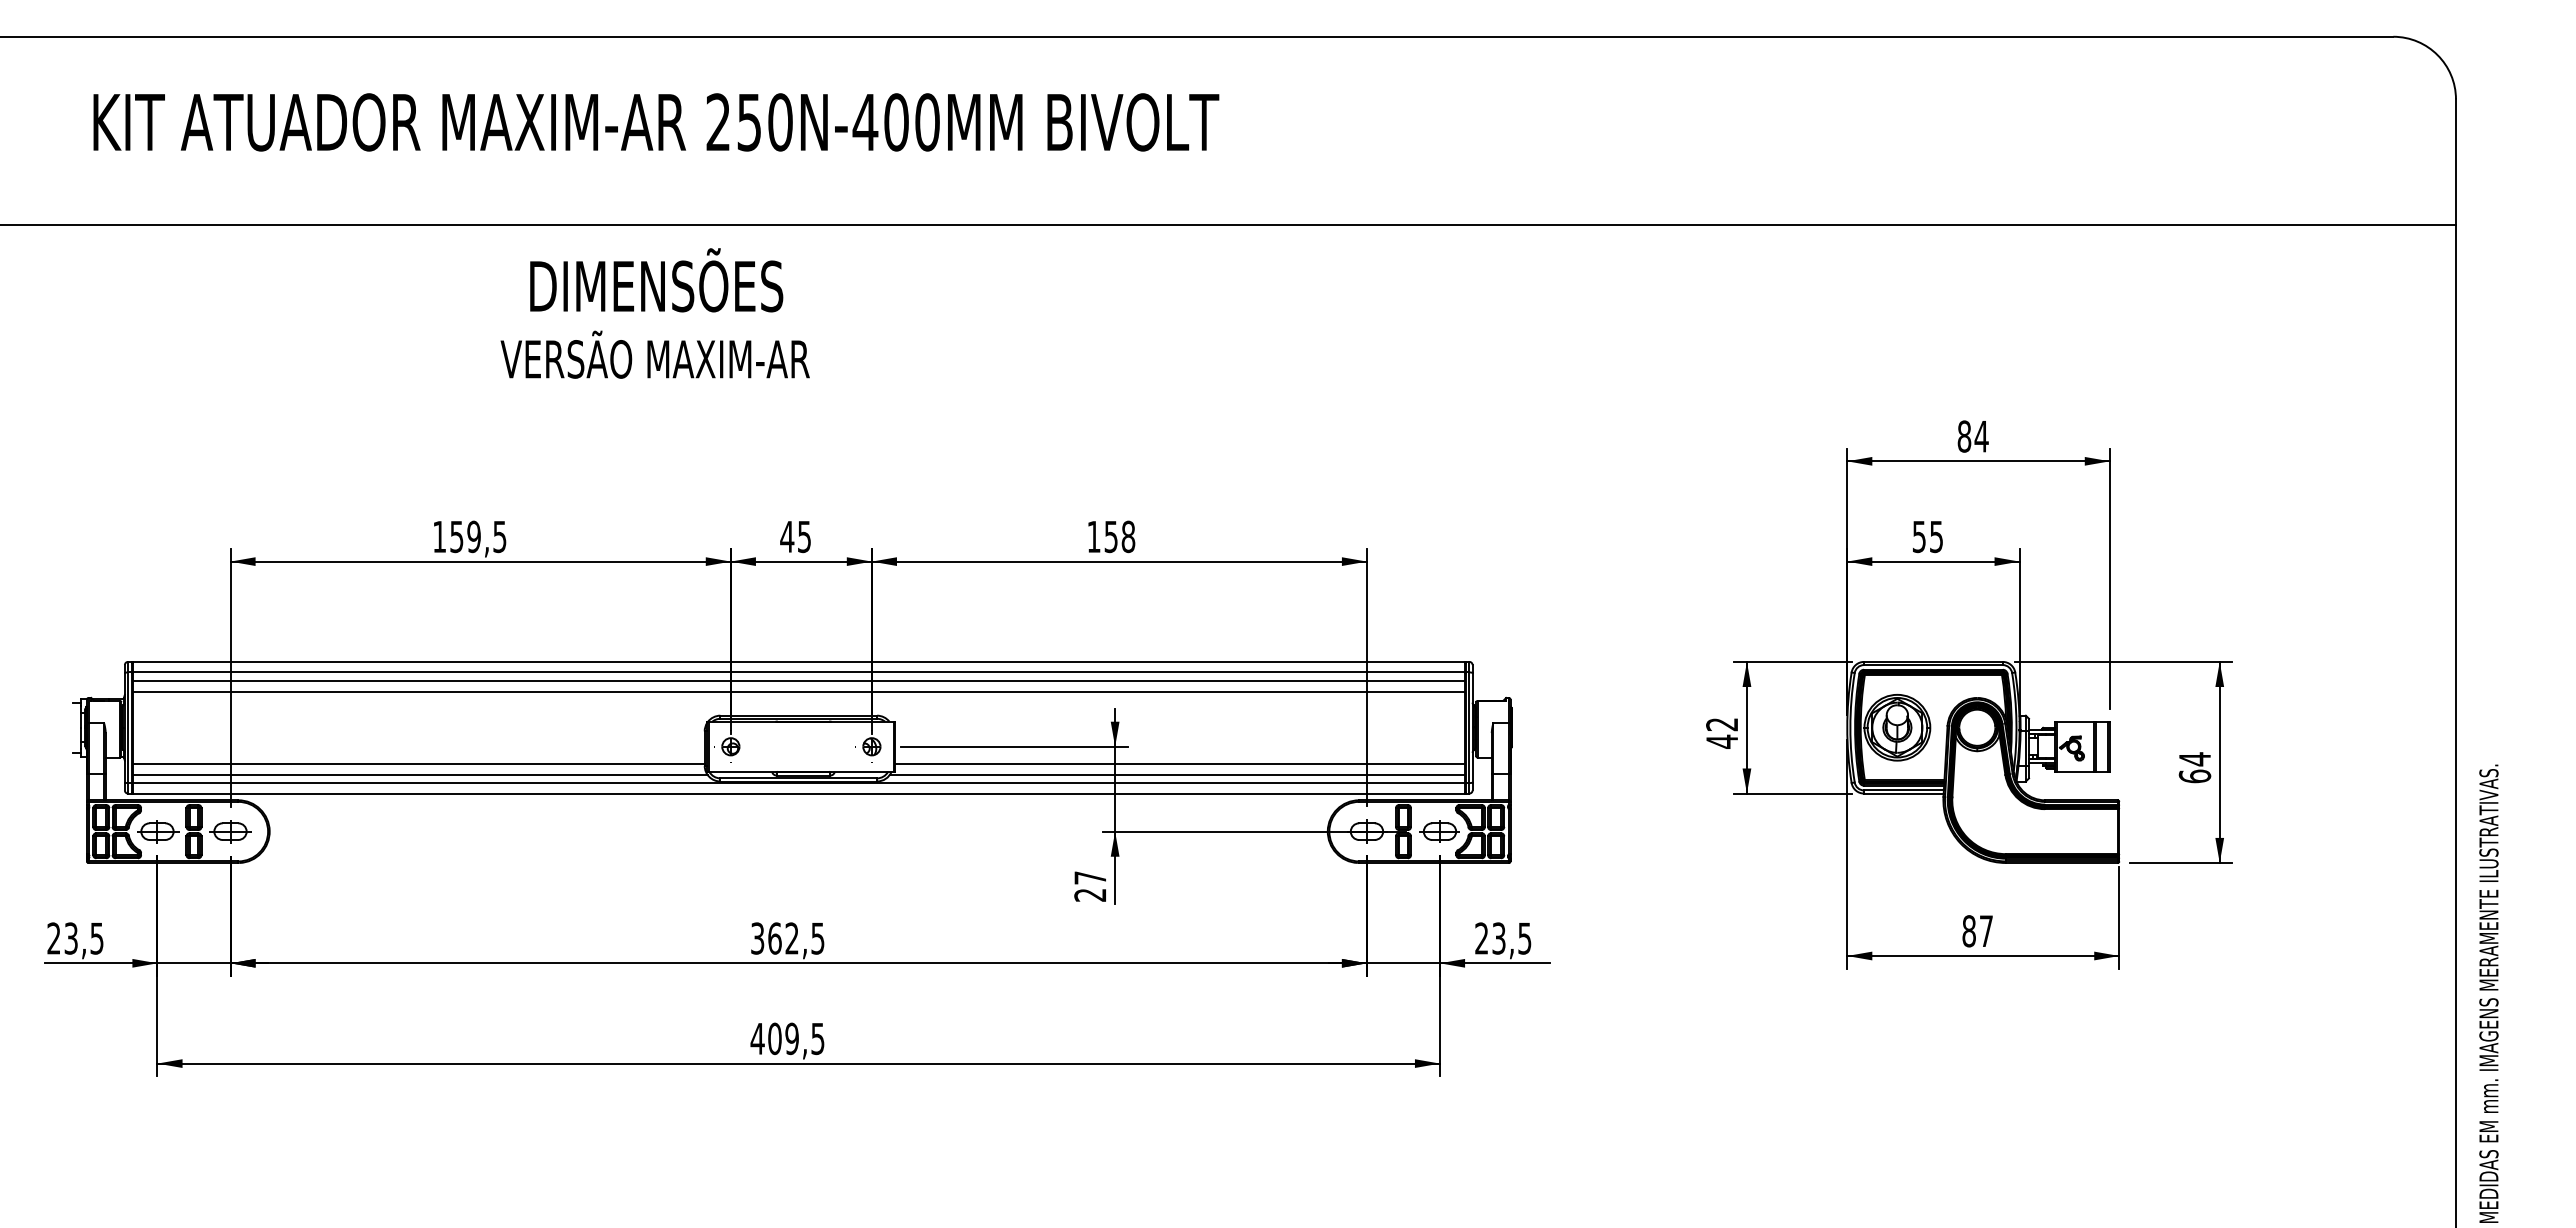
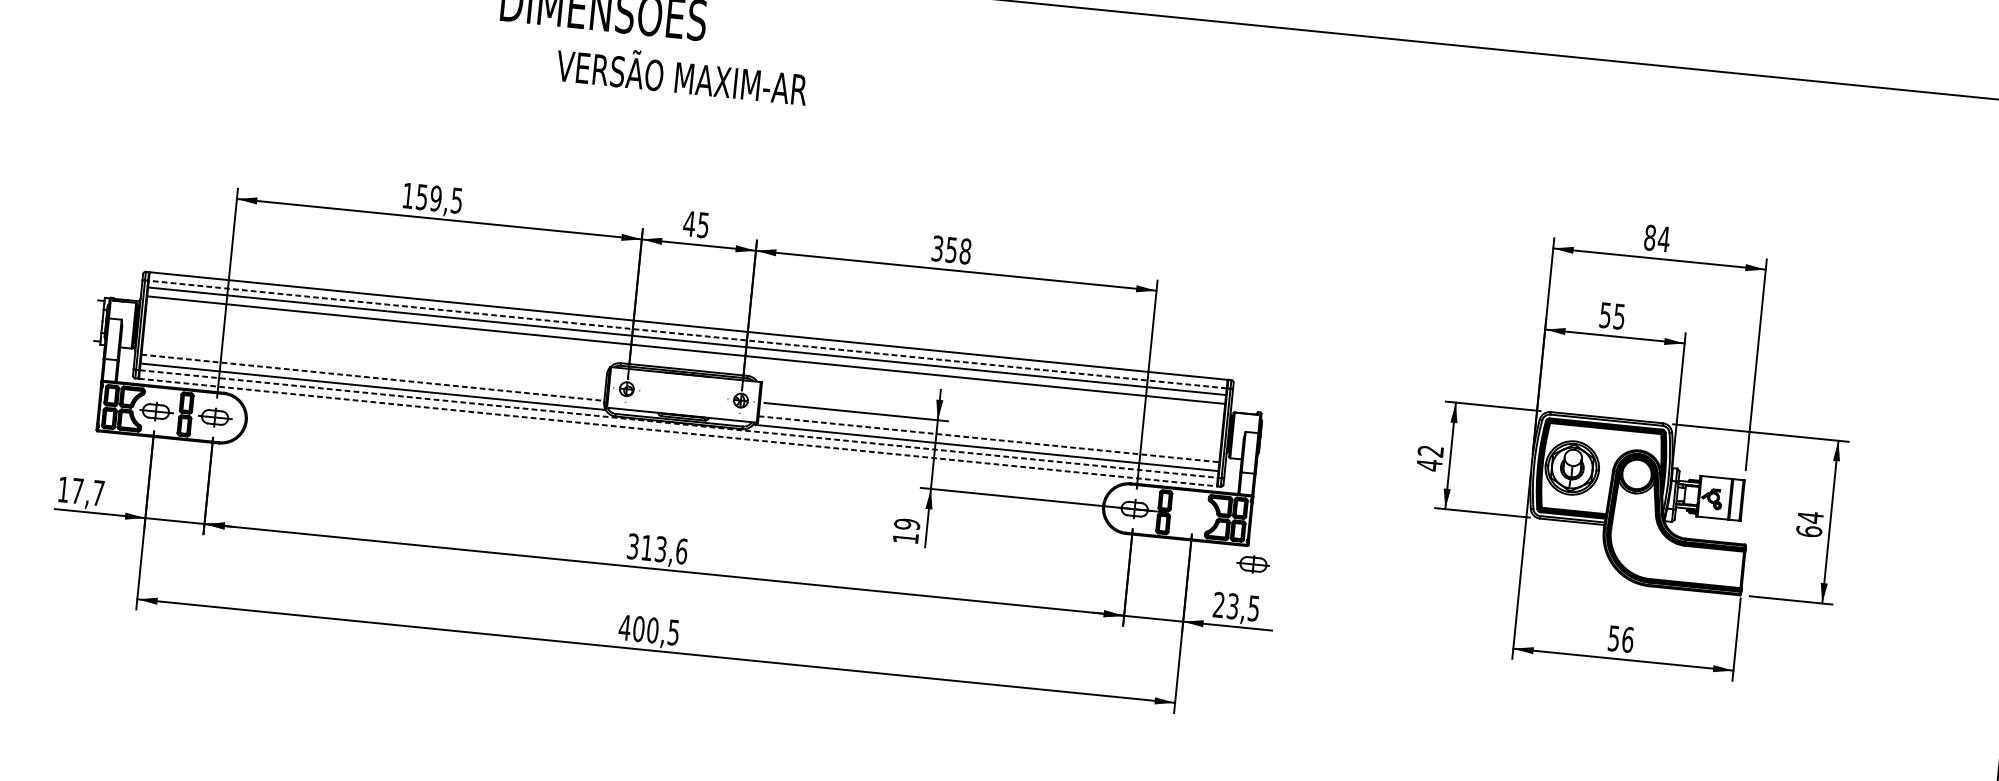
text: (654, 354) -> (681, 74), moved
text: (1093, 536) -> (937, 248), 158 -> 358
line: (798, 672) -> (687, 334), solid -> dashed
line: (418, 763) -> (372, 377), solid -> dashed
line: (1180, 763) -> (989, 439), solid -> dashed
line: (799, 783) -> (679, 424), solid -> dashed
line: (799, 793) -> (678, 432), solid -> dashed
part: (1439, 831) -> (1253, 564), moved
text: (1090, 886) -> (906, 531), 27 -> 19
text: (1977, 931) -> (1620, 639), 87 -> 56
text: (75, 938) -> (81, 491), 23,5 -> 17,7
text: (796, 938) -> (664, 549), 362,5 -> 313,6
text: (791, 1038) -> (652, 630), 409,5 -> 400,5

